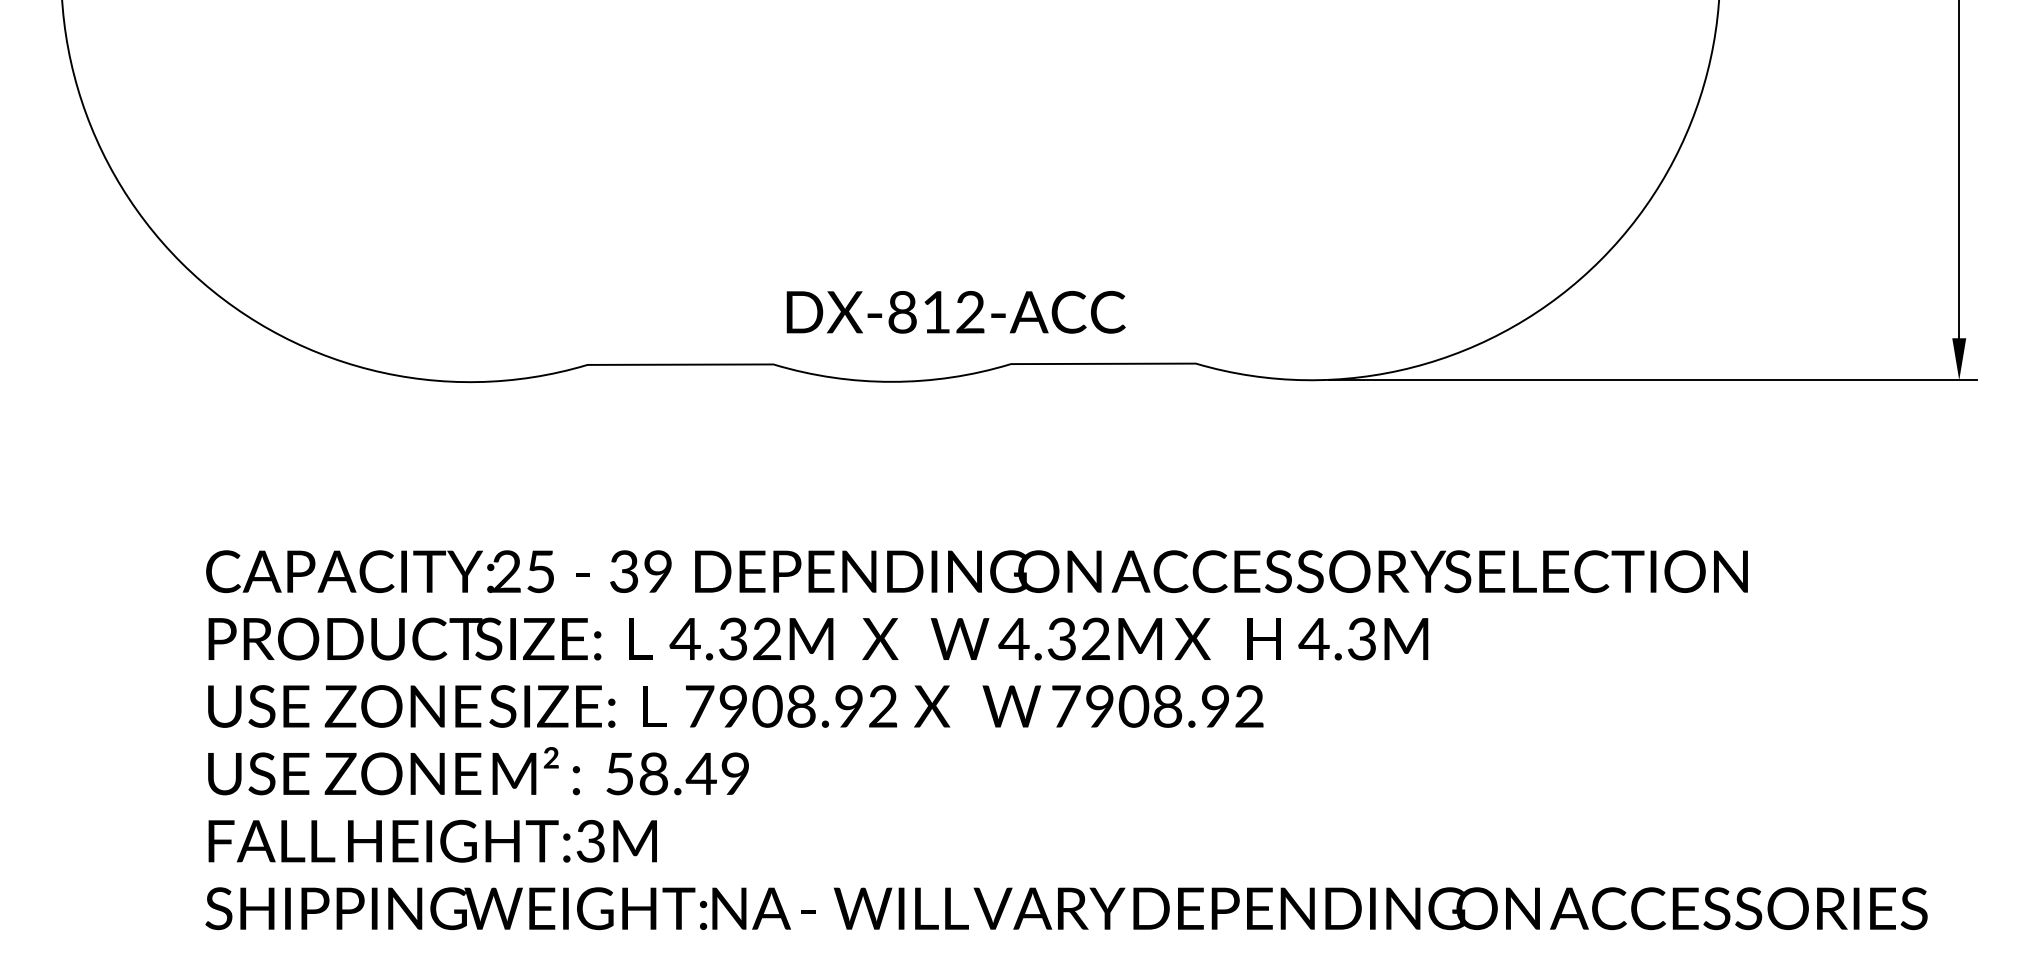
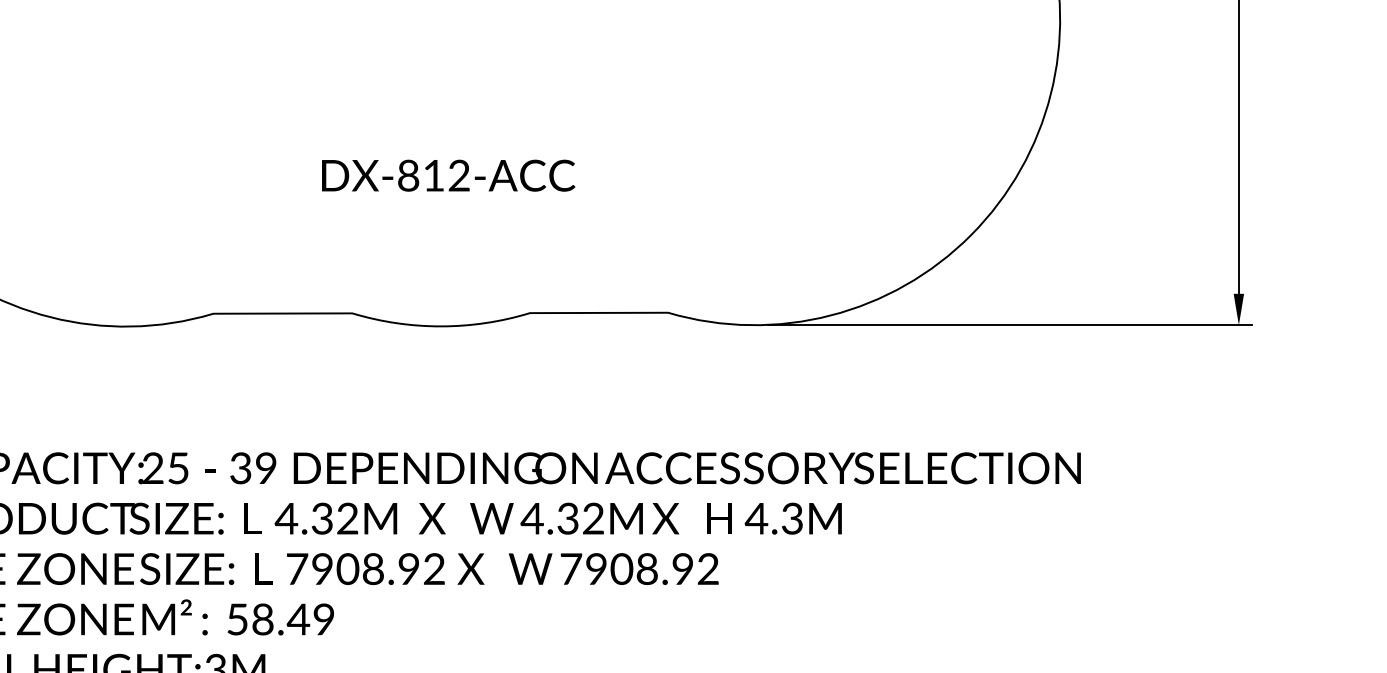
text: (955, 312) -> (448, 175), moved

